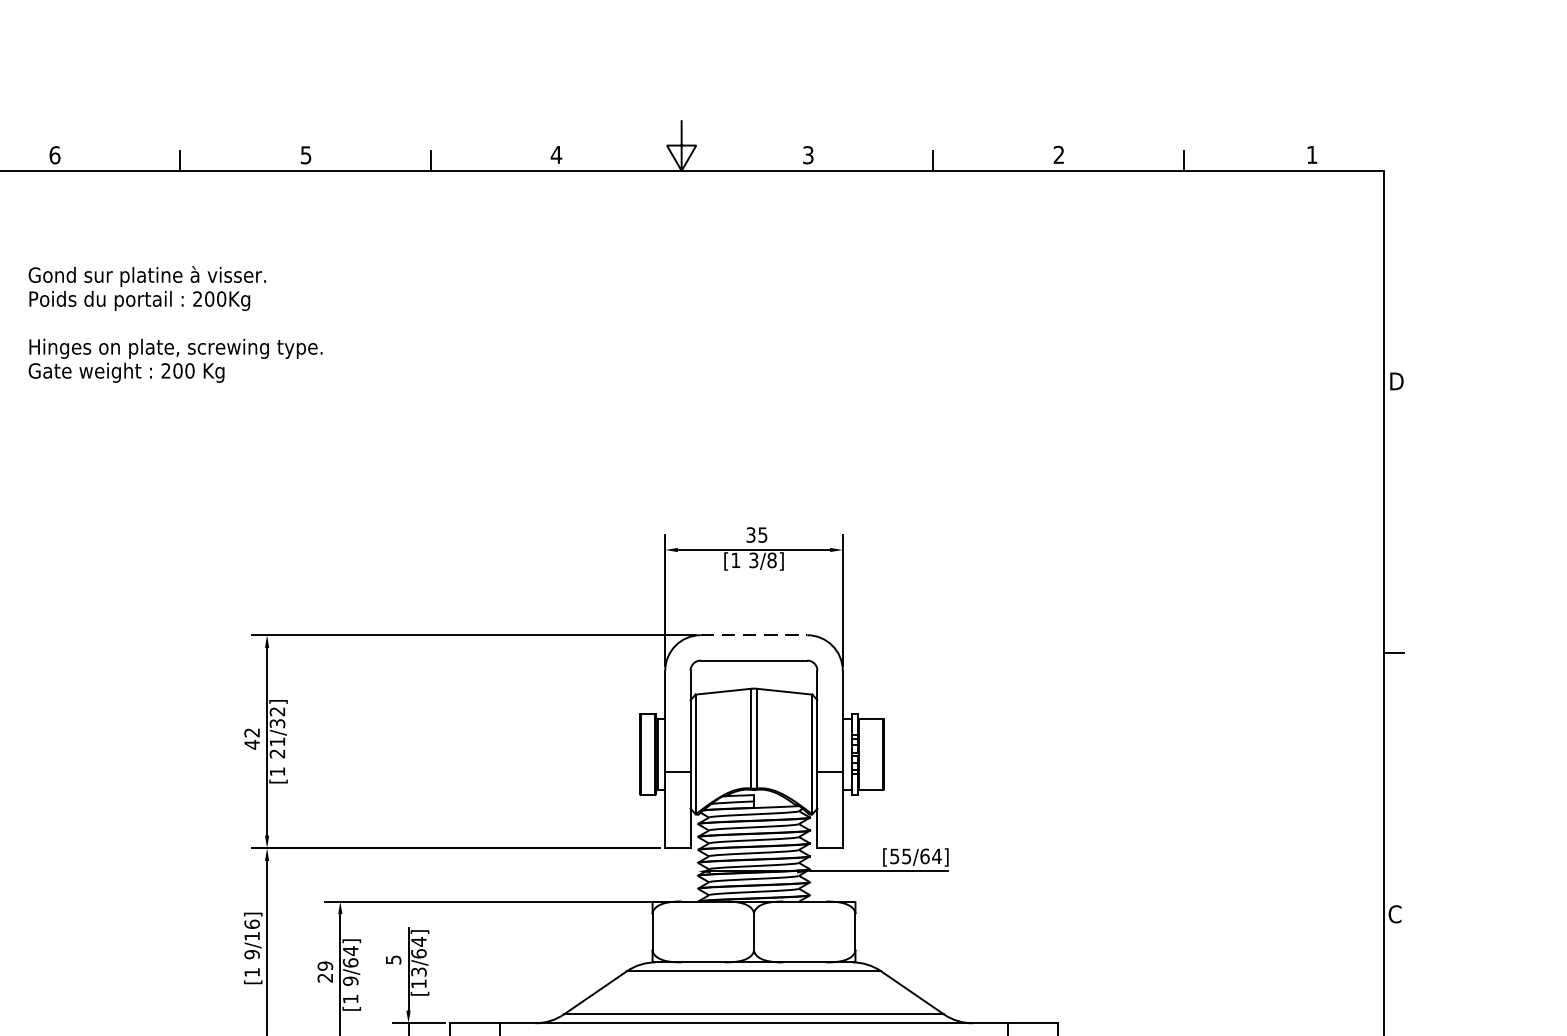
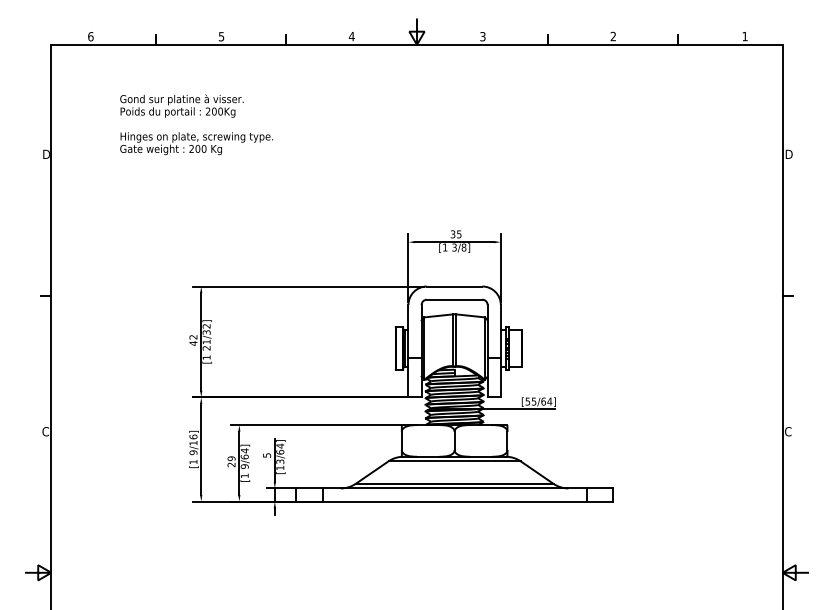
text: (175, 323) -> (196, 124), moved
line: (753, 635) -> (454, 286), dashed -> solid

